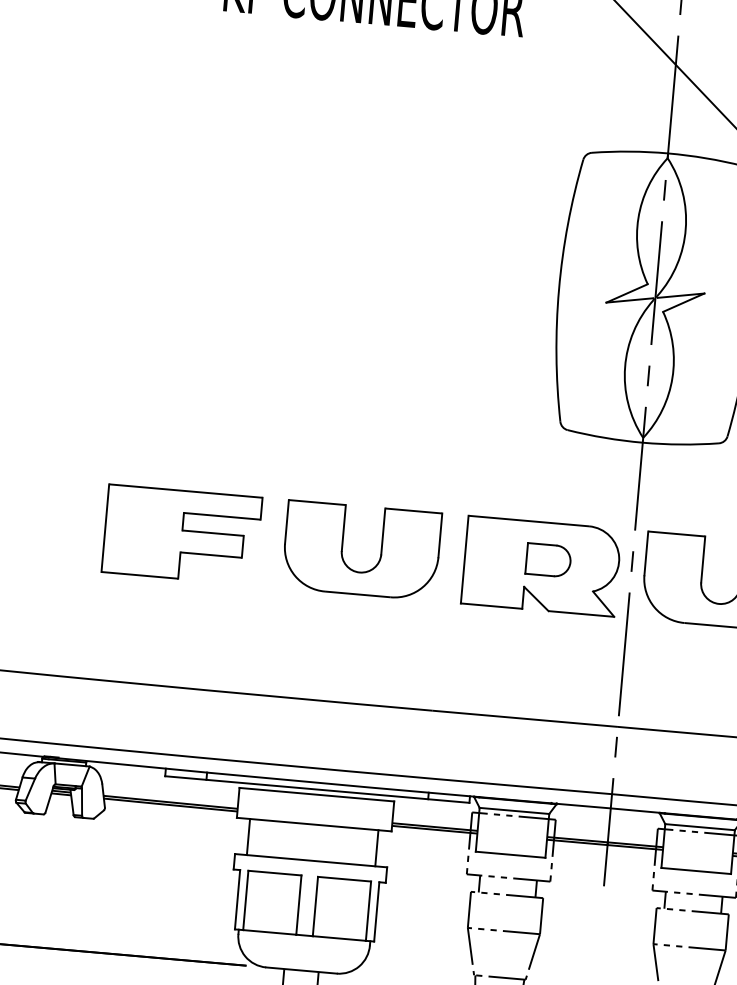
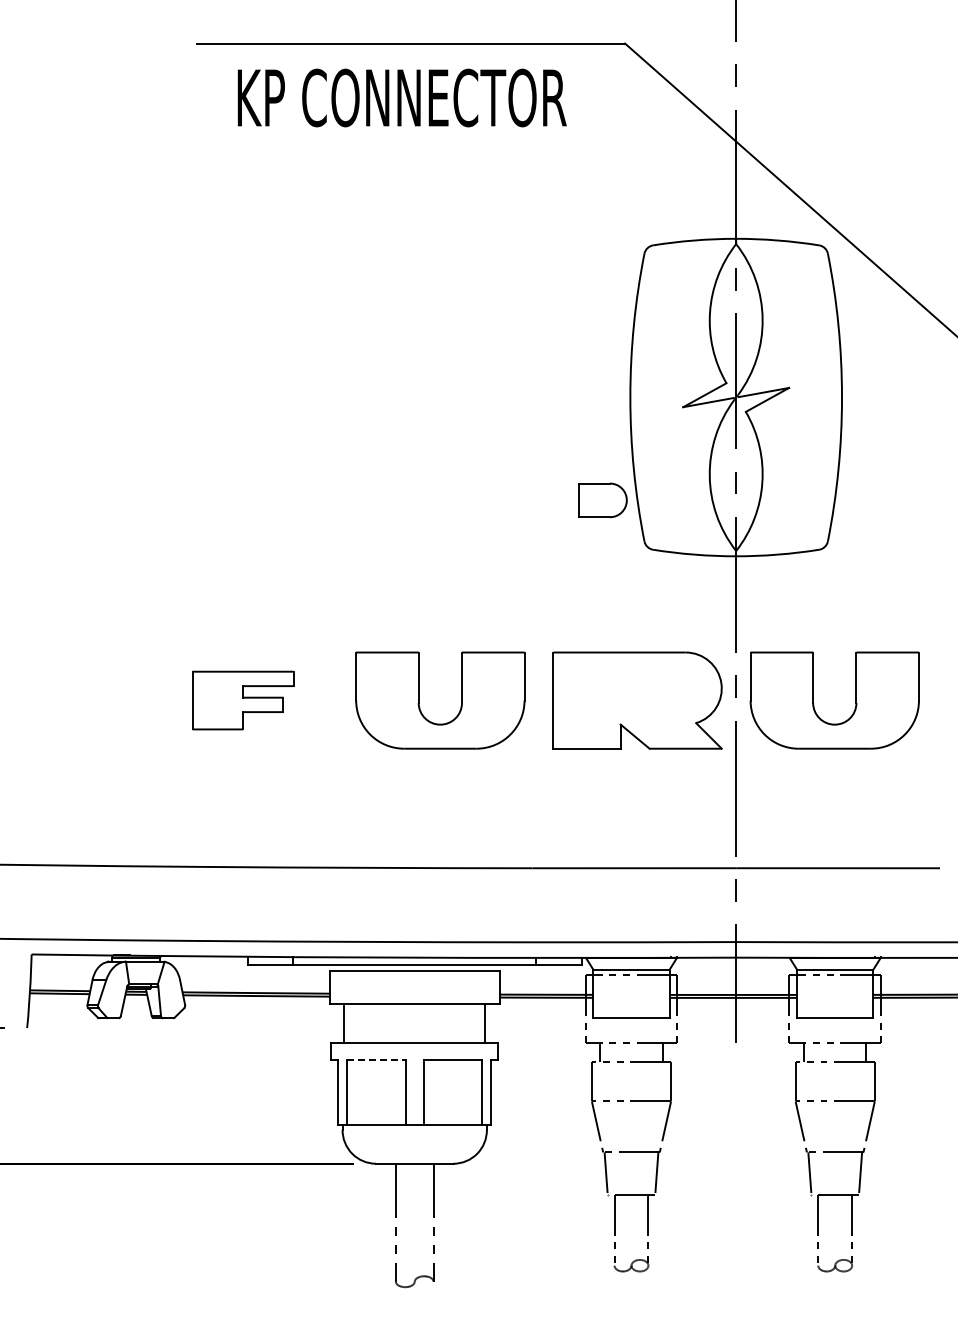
part: (181, 534) -> (242, 700), size x0.6
part: (548, 560) -> (602, 500), moved
line: (275, 873) -> (377, 1060), solid -> dashed

